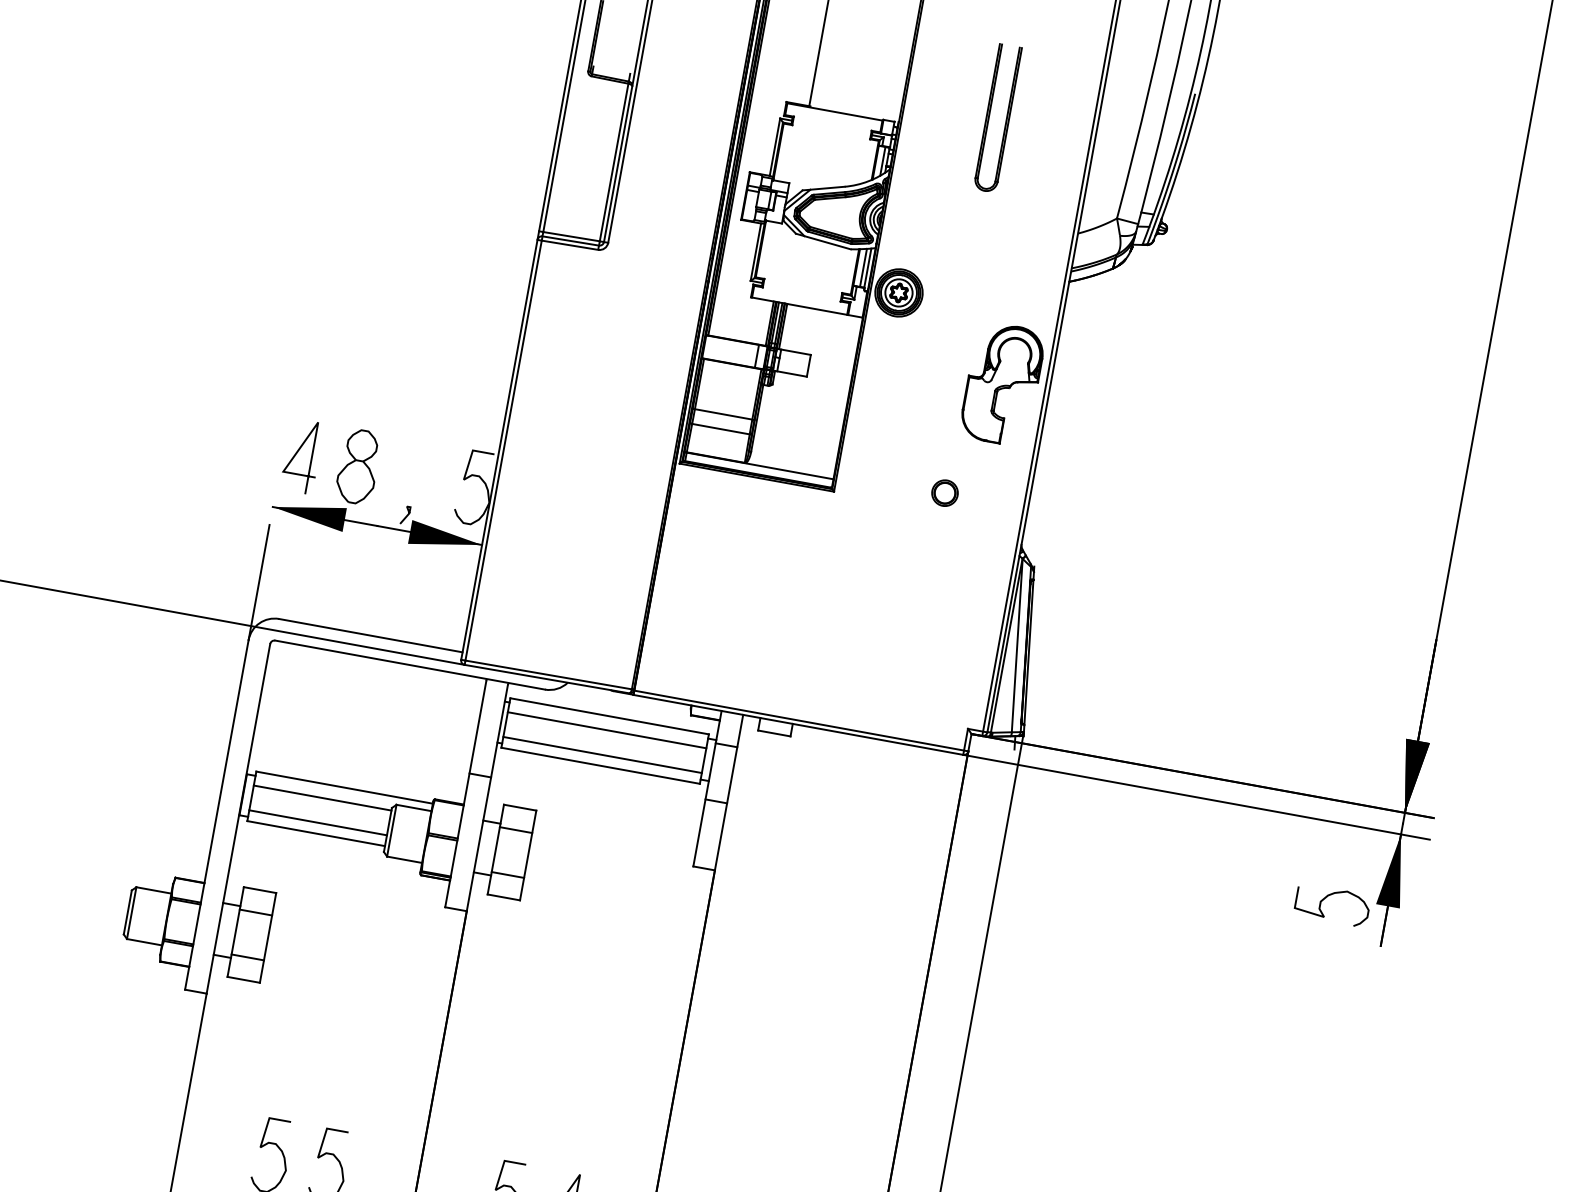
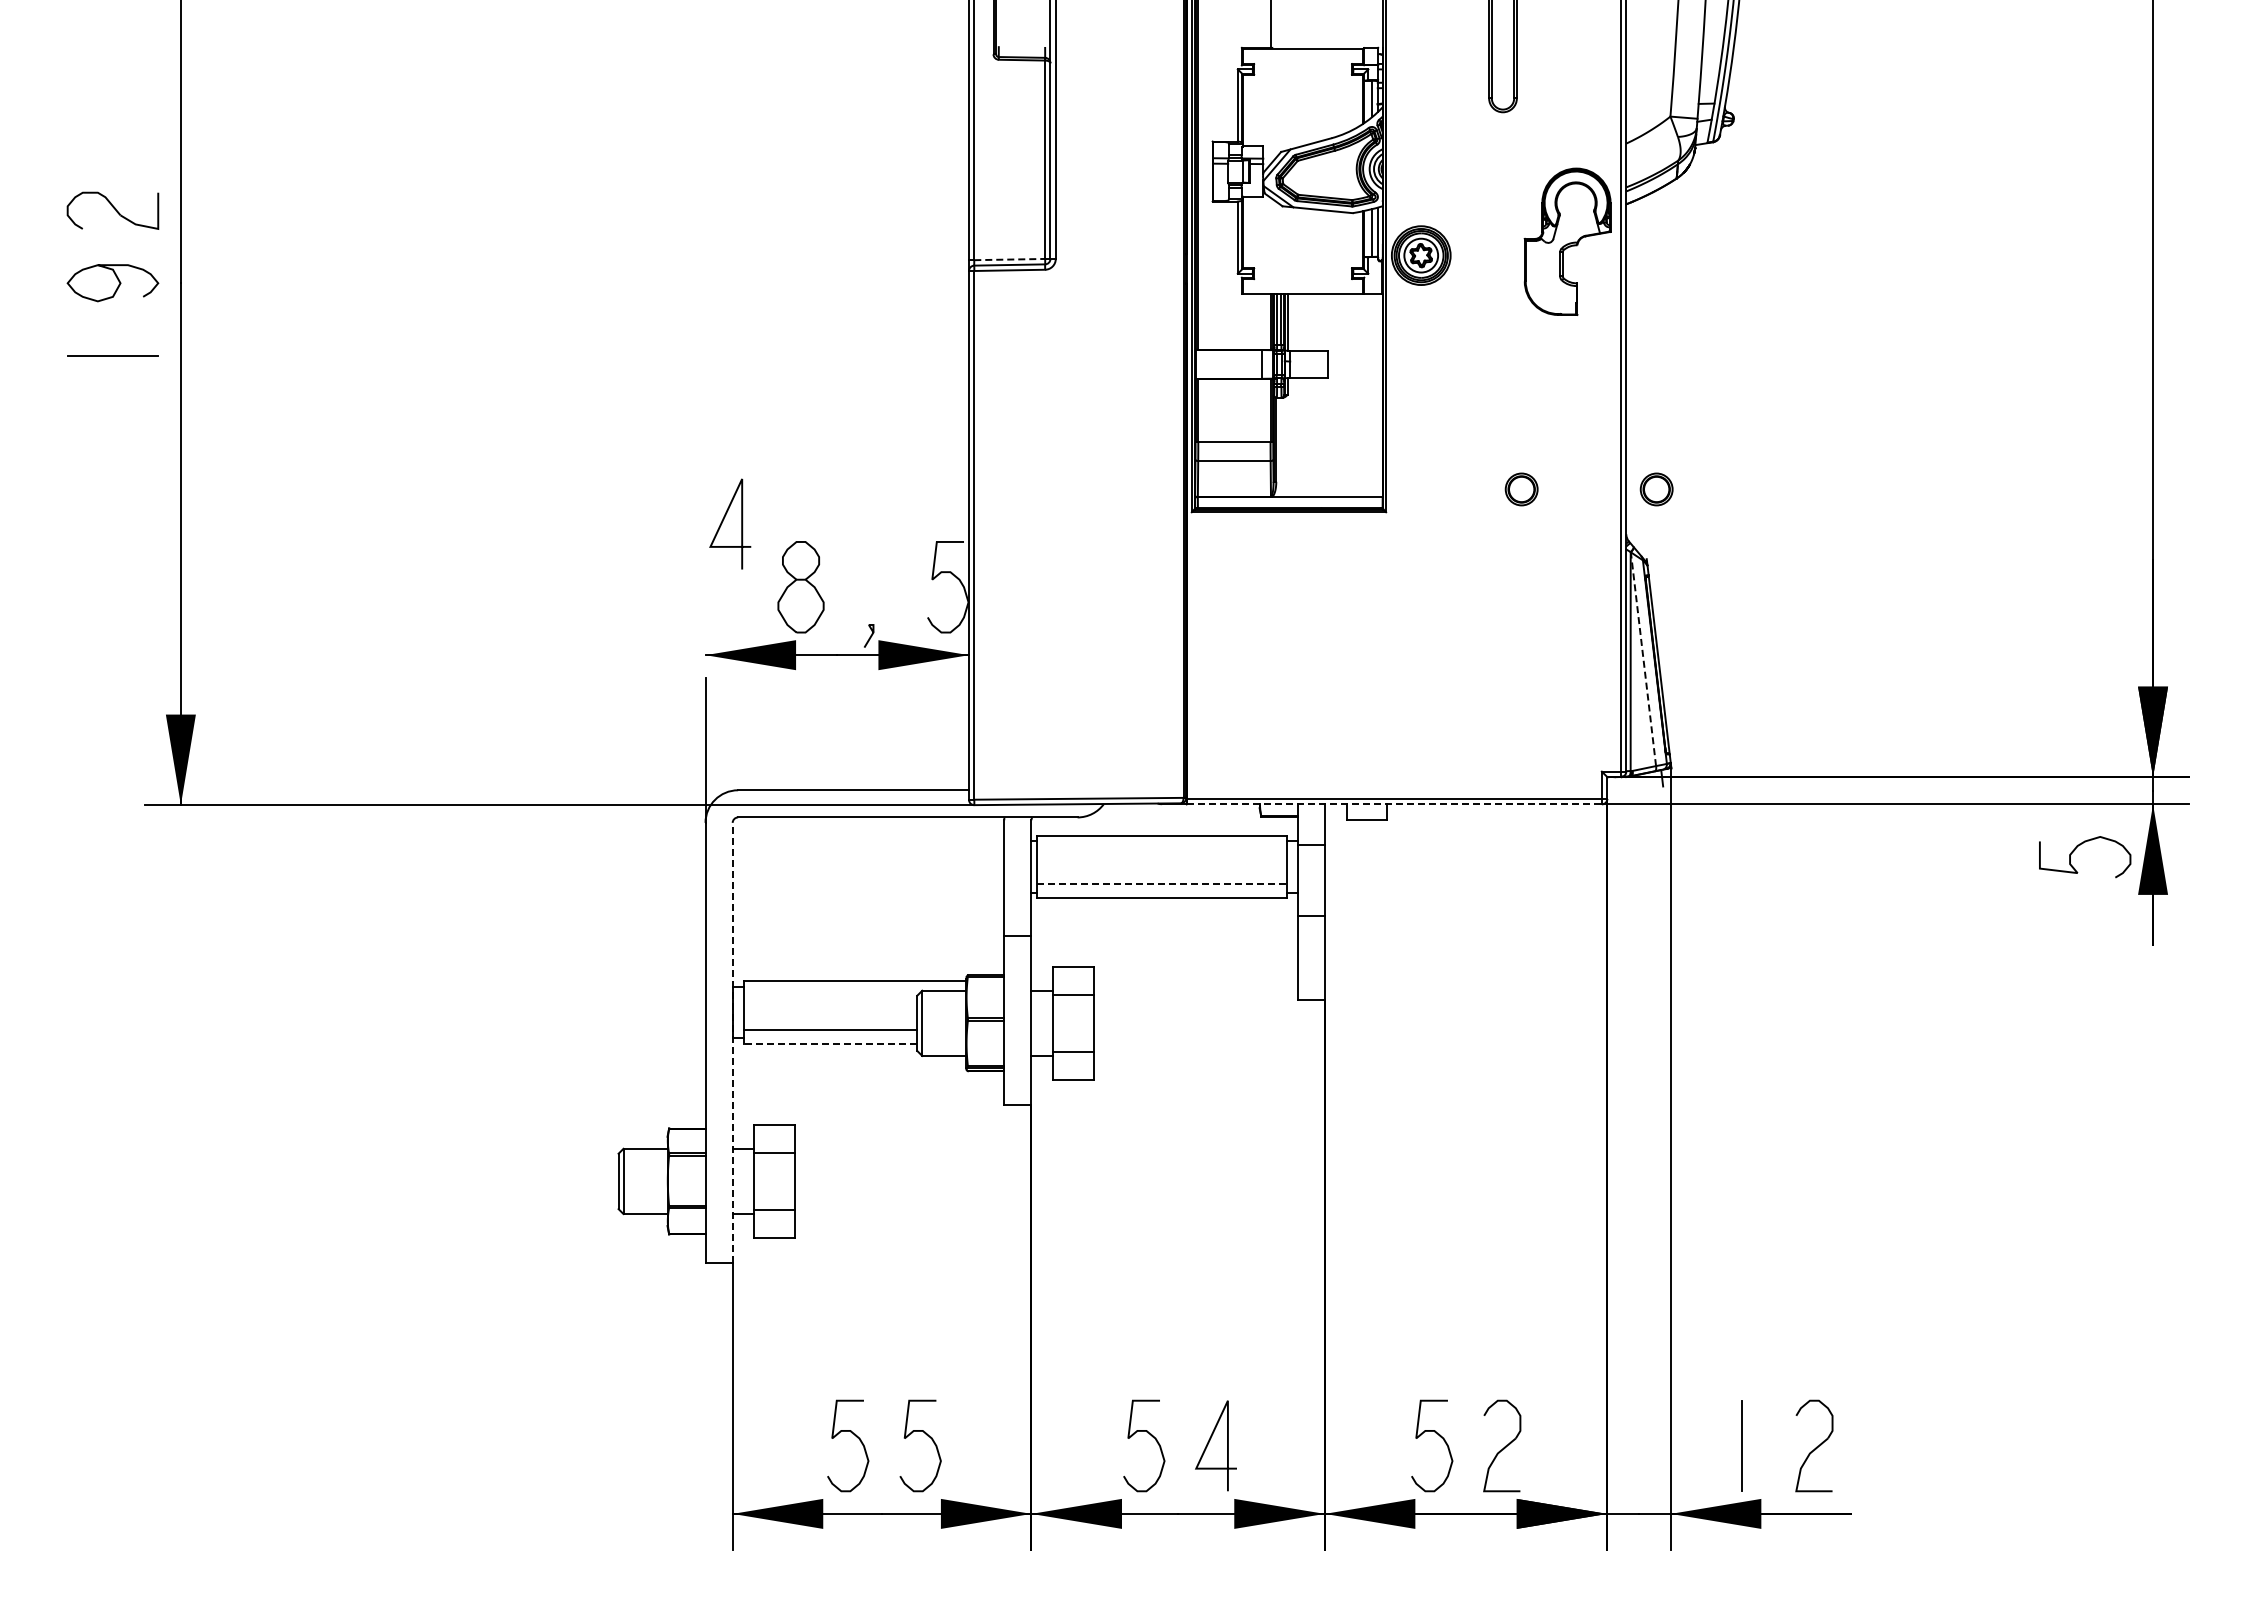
line: (572, 236) -> (1010, 259), solid -> dashed
part: (1002, 383) -> (1567, 241), moved
line: (298, 452) -> (724, 519), moved
part: (1052, 512) -> (1656, 489), added
line: (1017, 645) -> (1643, 659), solid -> dashed
line: (798, 725) -> (1394, 804), solid -> dashed
line: (607, 730) -> (1162, 853), removed
line: (602, 755) -> (1162, 884), solid -> dashed
line: (322, 797) -> (830, 998), removed
line: (238, 818) -> (732, 1042), solid -> dashed
line: (316, 833) -> (830, 1043), solid -> dashed
curve: (1325, 898) -> (2075, 850), moved

